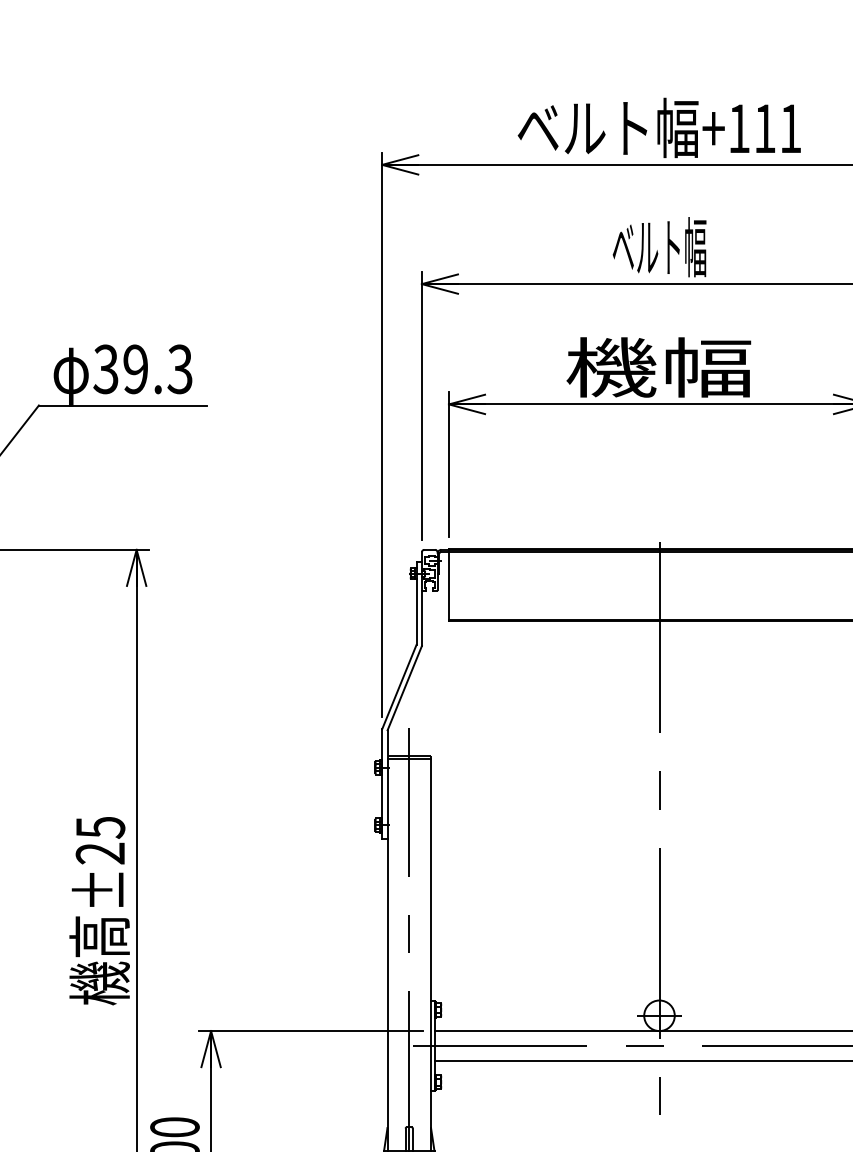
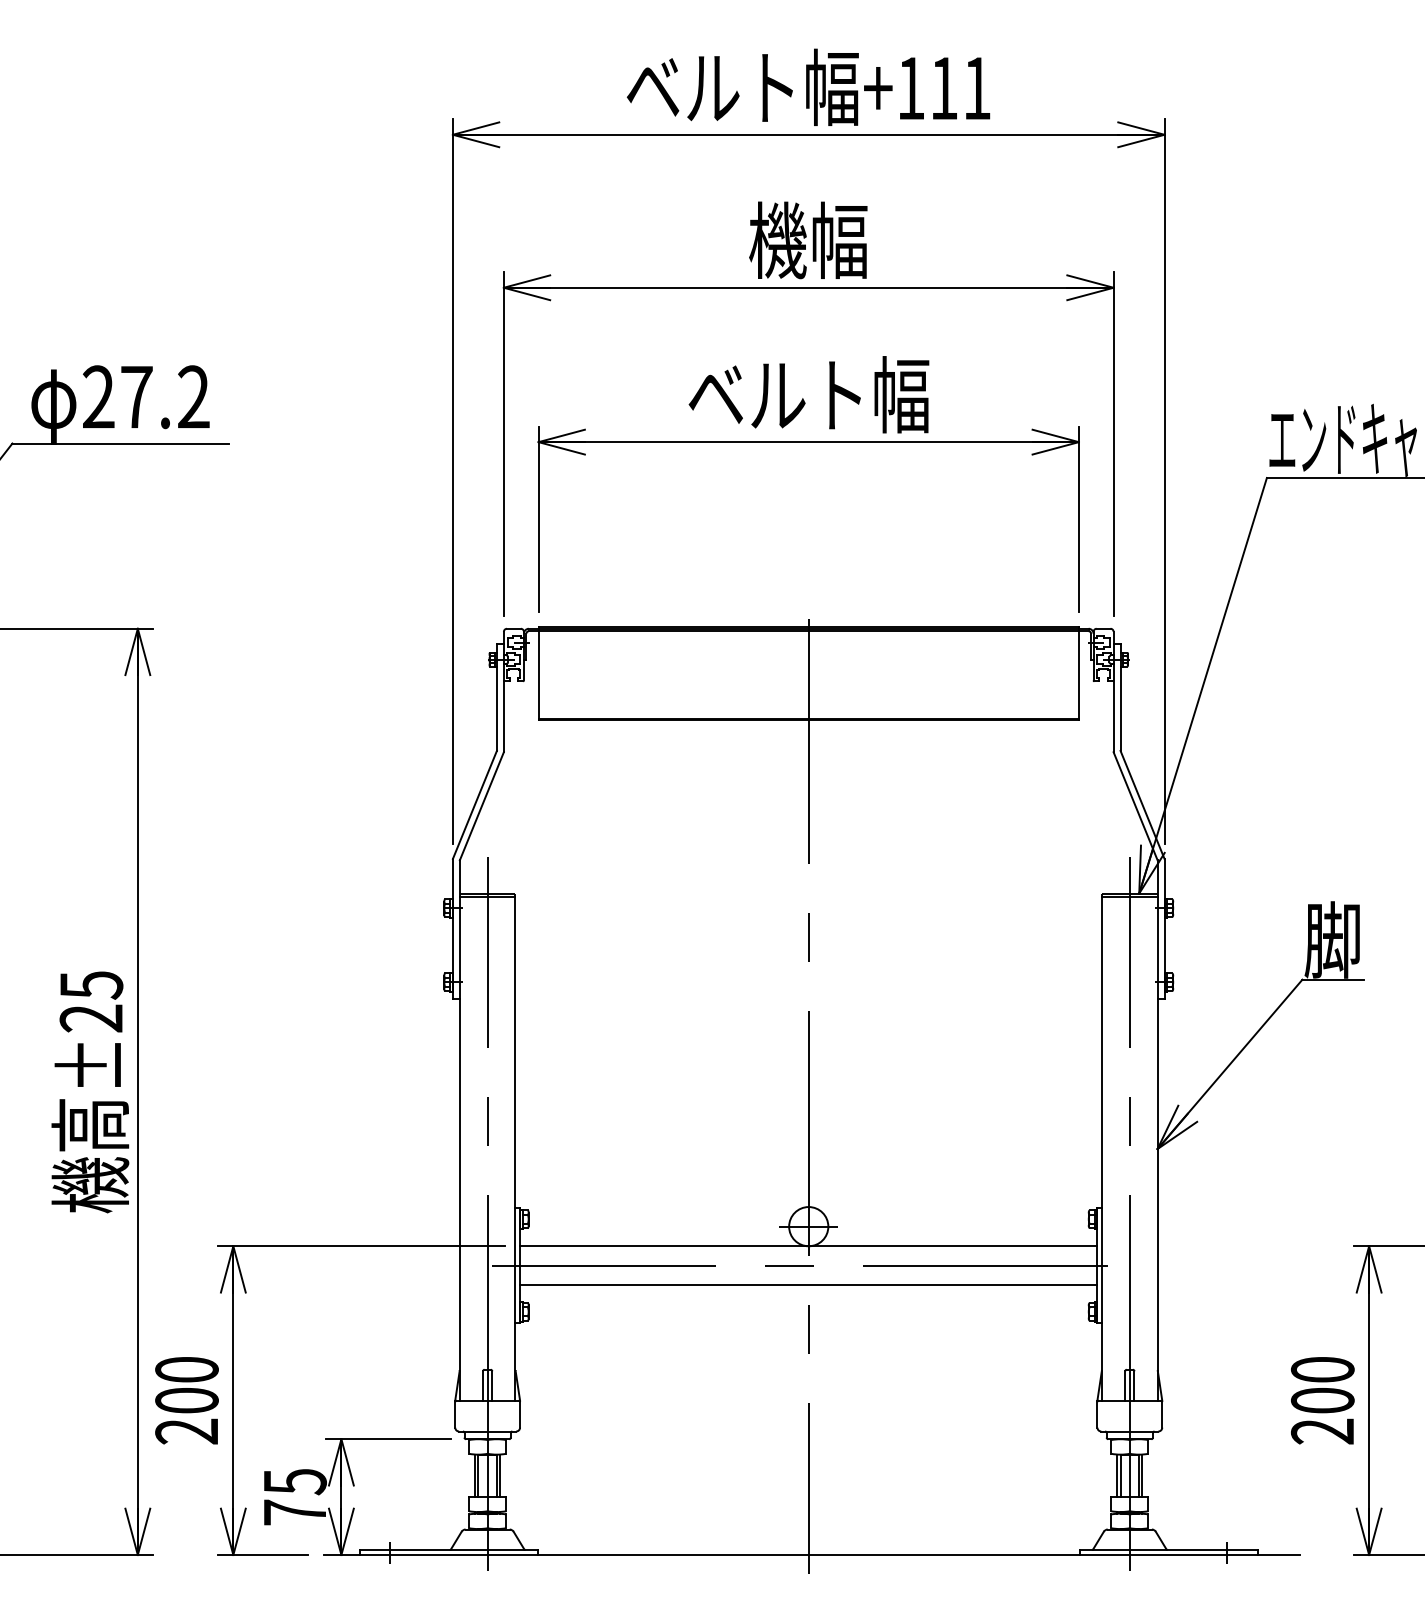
text: (659, 247) -> (808, 240), ベルト幅 -> 機幅
text: (659, 367) -> (808, 394), 機幅 -> ベルト幅
text: (142, 369) -> (145, 397), 39.3 -> 27.2

